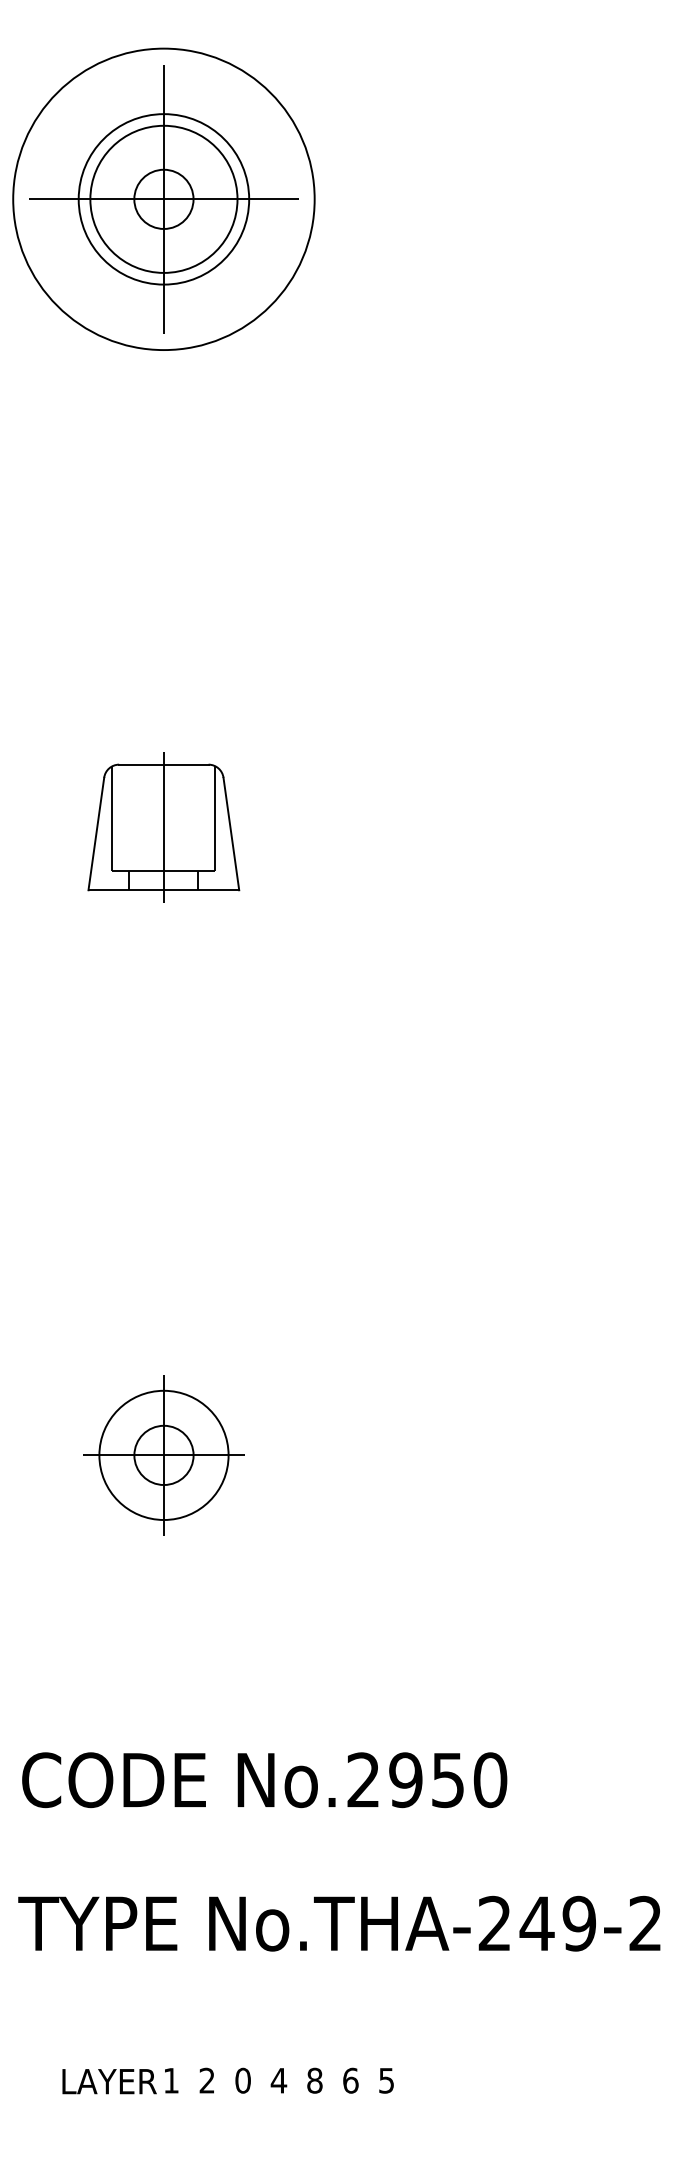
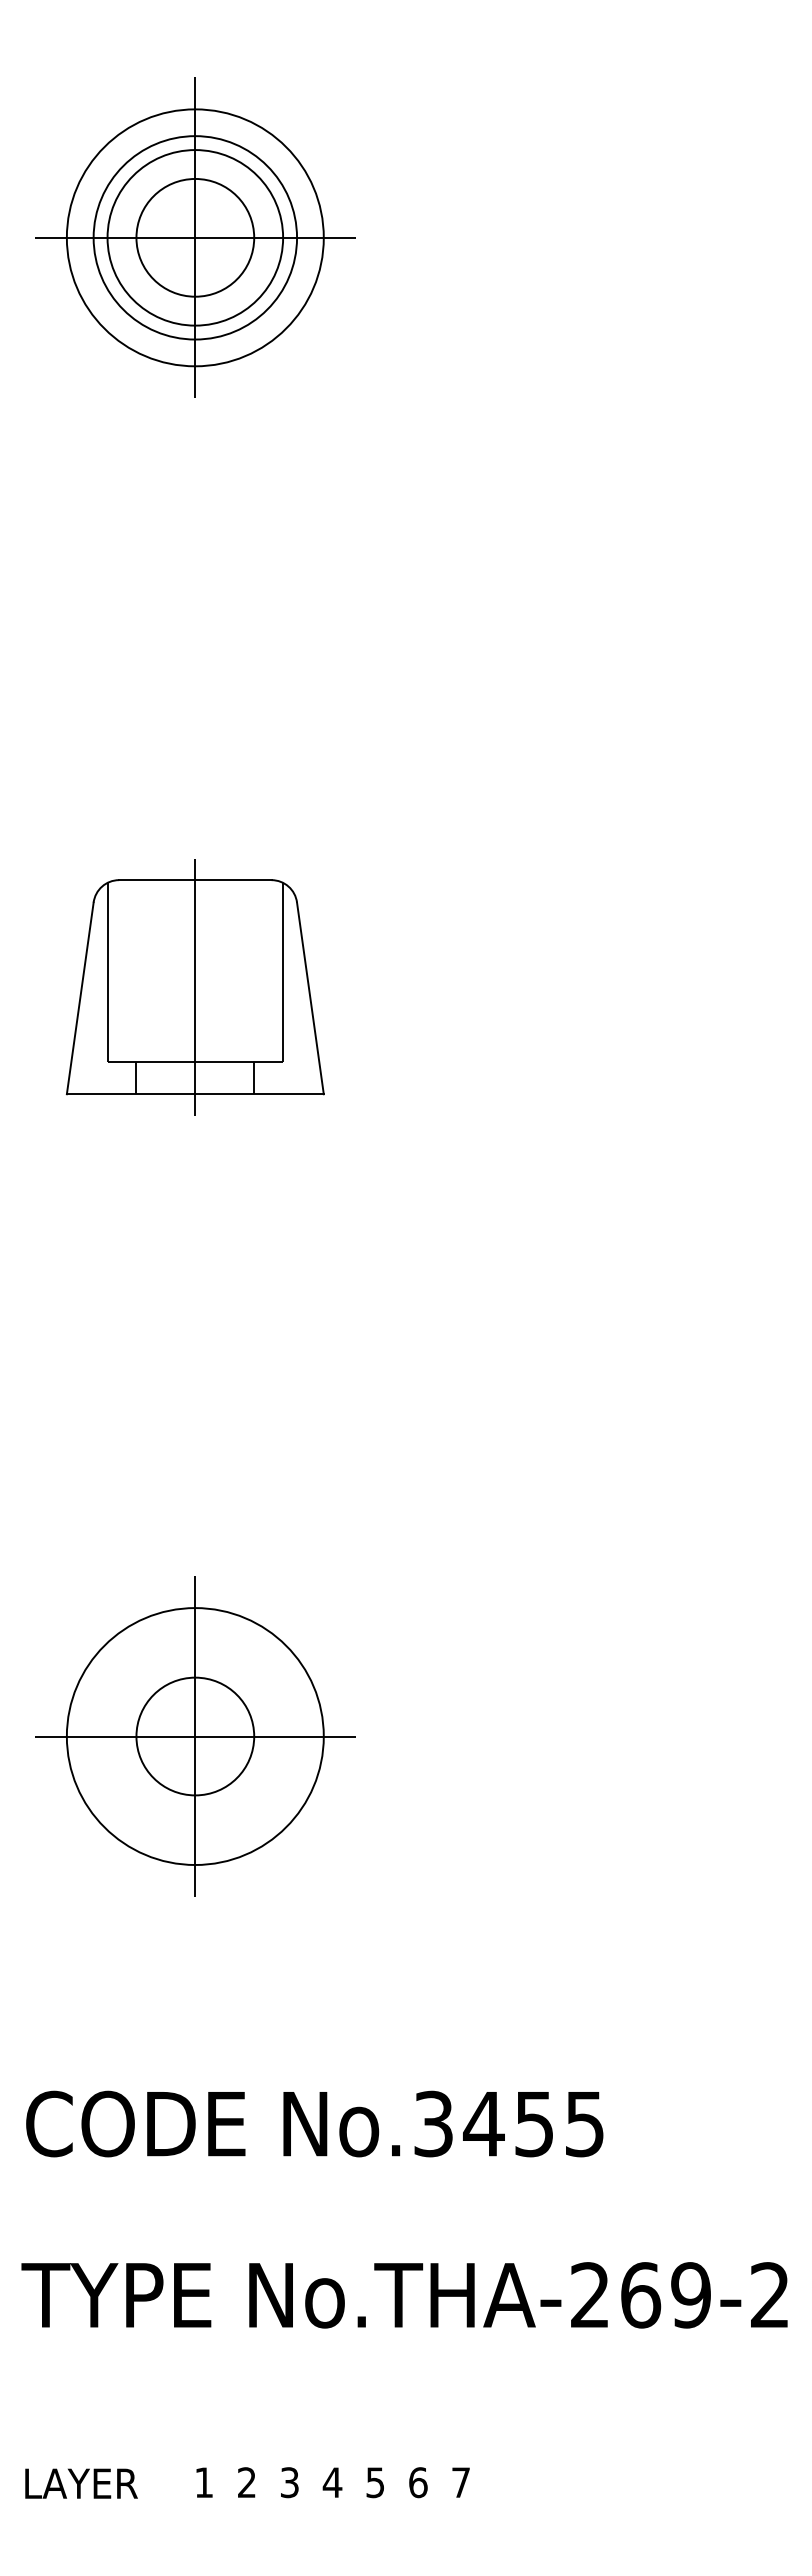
circle: (163, 199) -> (194, 237), size x0.71
circle: (164, 199) -> (195, 237), size x1.67
part: (163, 827) -> (194, 987), size x1.43
part: (164, 1455) -> (195, 1736), size x1.67
text: (427, 1779) -> (509, 2123), No.2950 -> No.3455
text: (537, 1923) -> (640, 2295), No.THA-249-2 -> No.THA-269-2
text: (242, 2080) -> (289, 2482), 0 -> 3
text: (314, 2080) -> (375, 2482), 8 -> 5
text: (386, 2080) -> (460, 2482), 5 -> 7
text: (109, 2081) -> (81, 2483), moved

